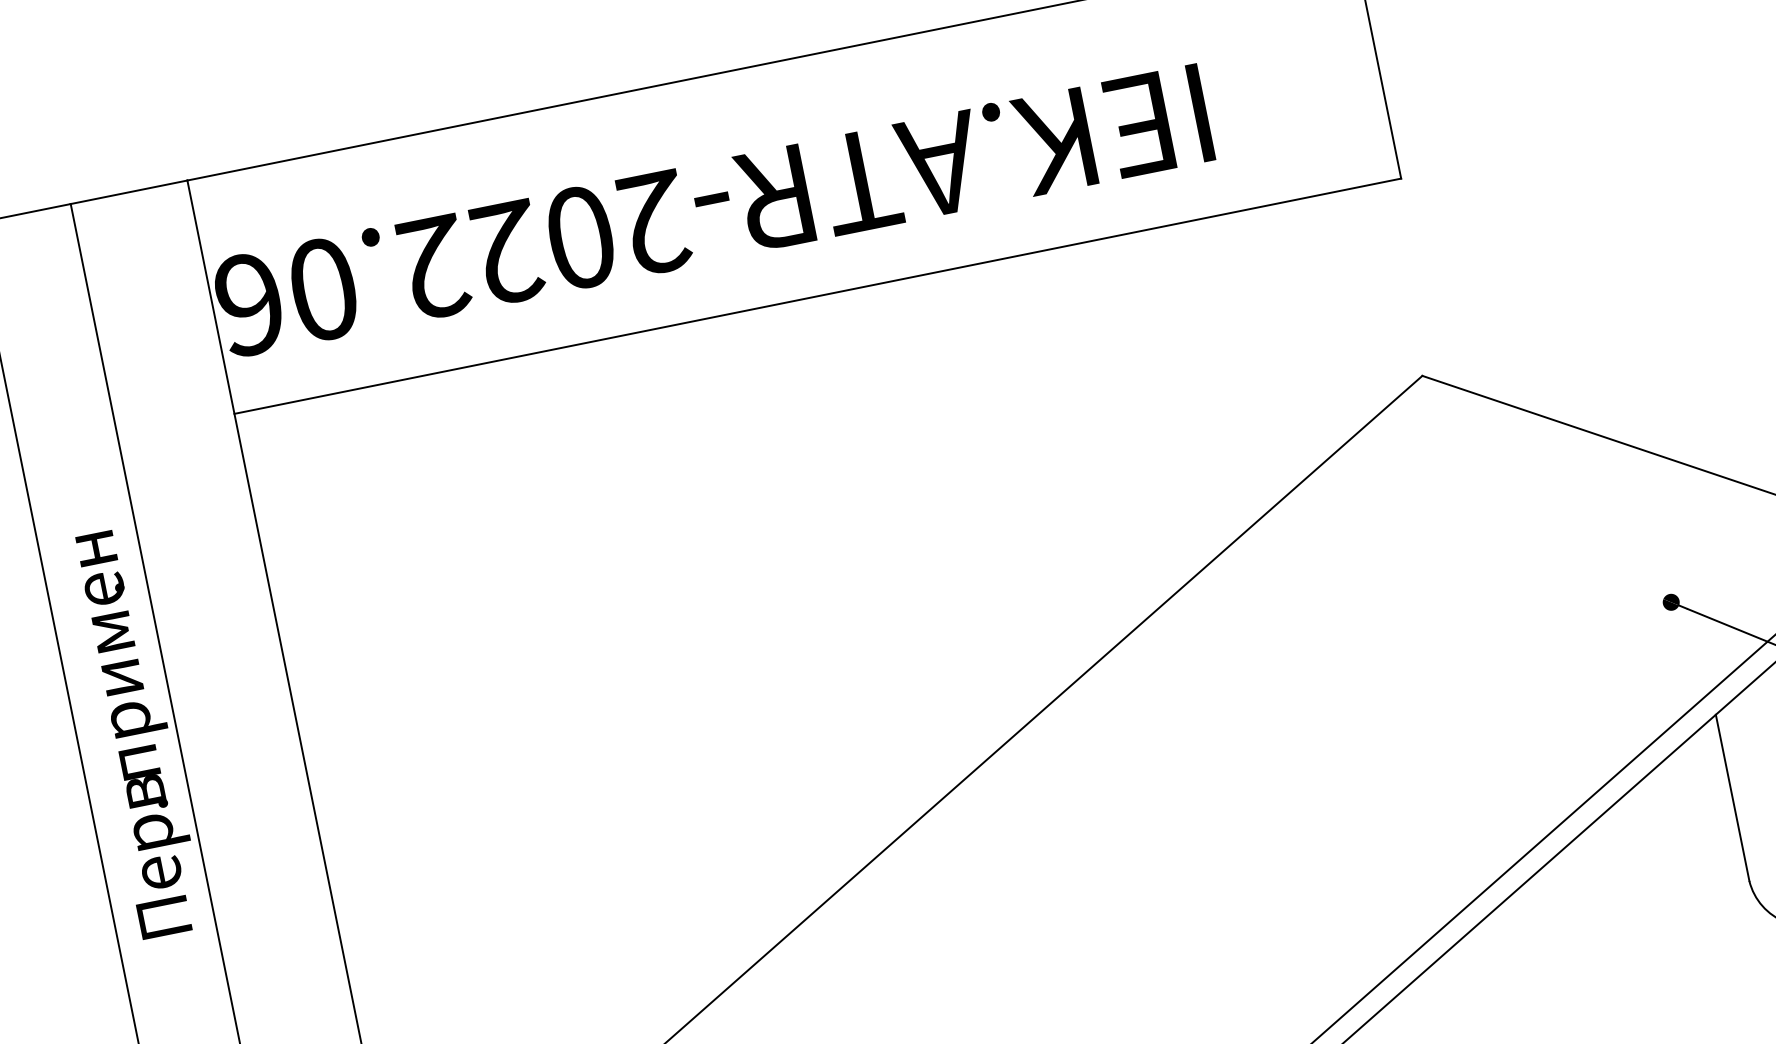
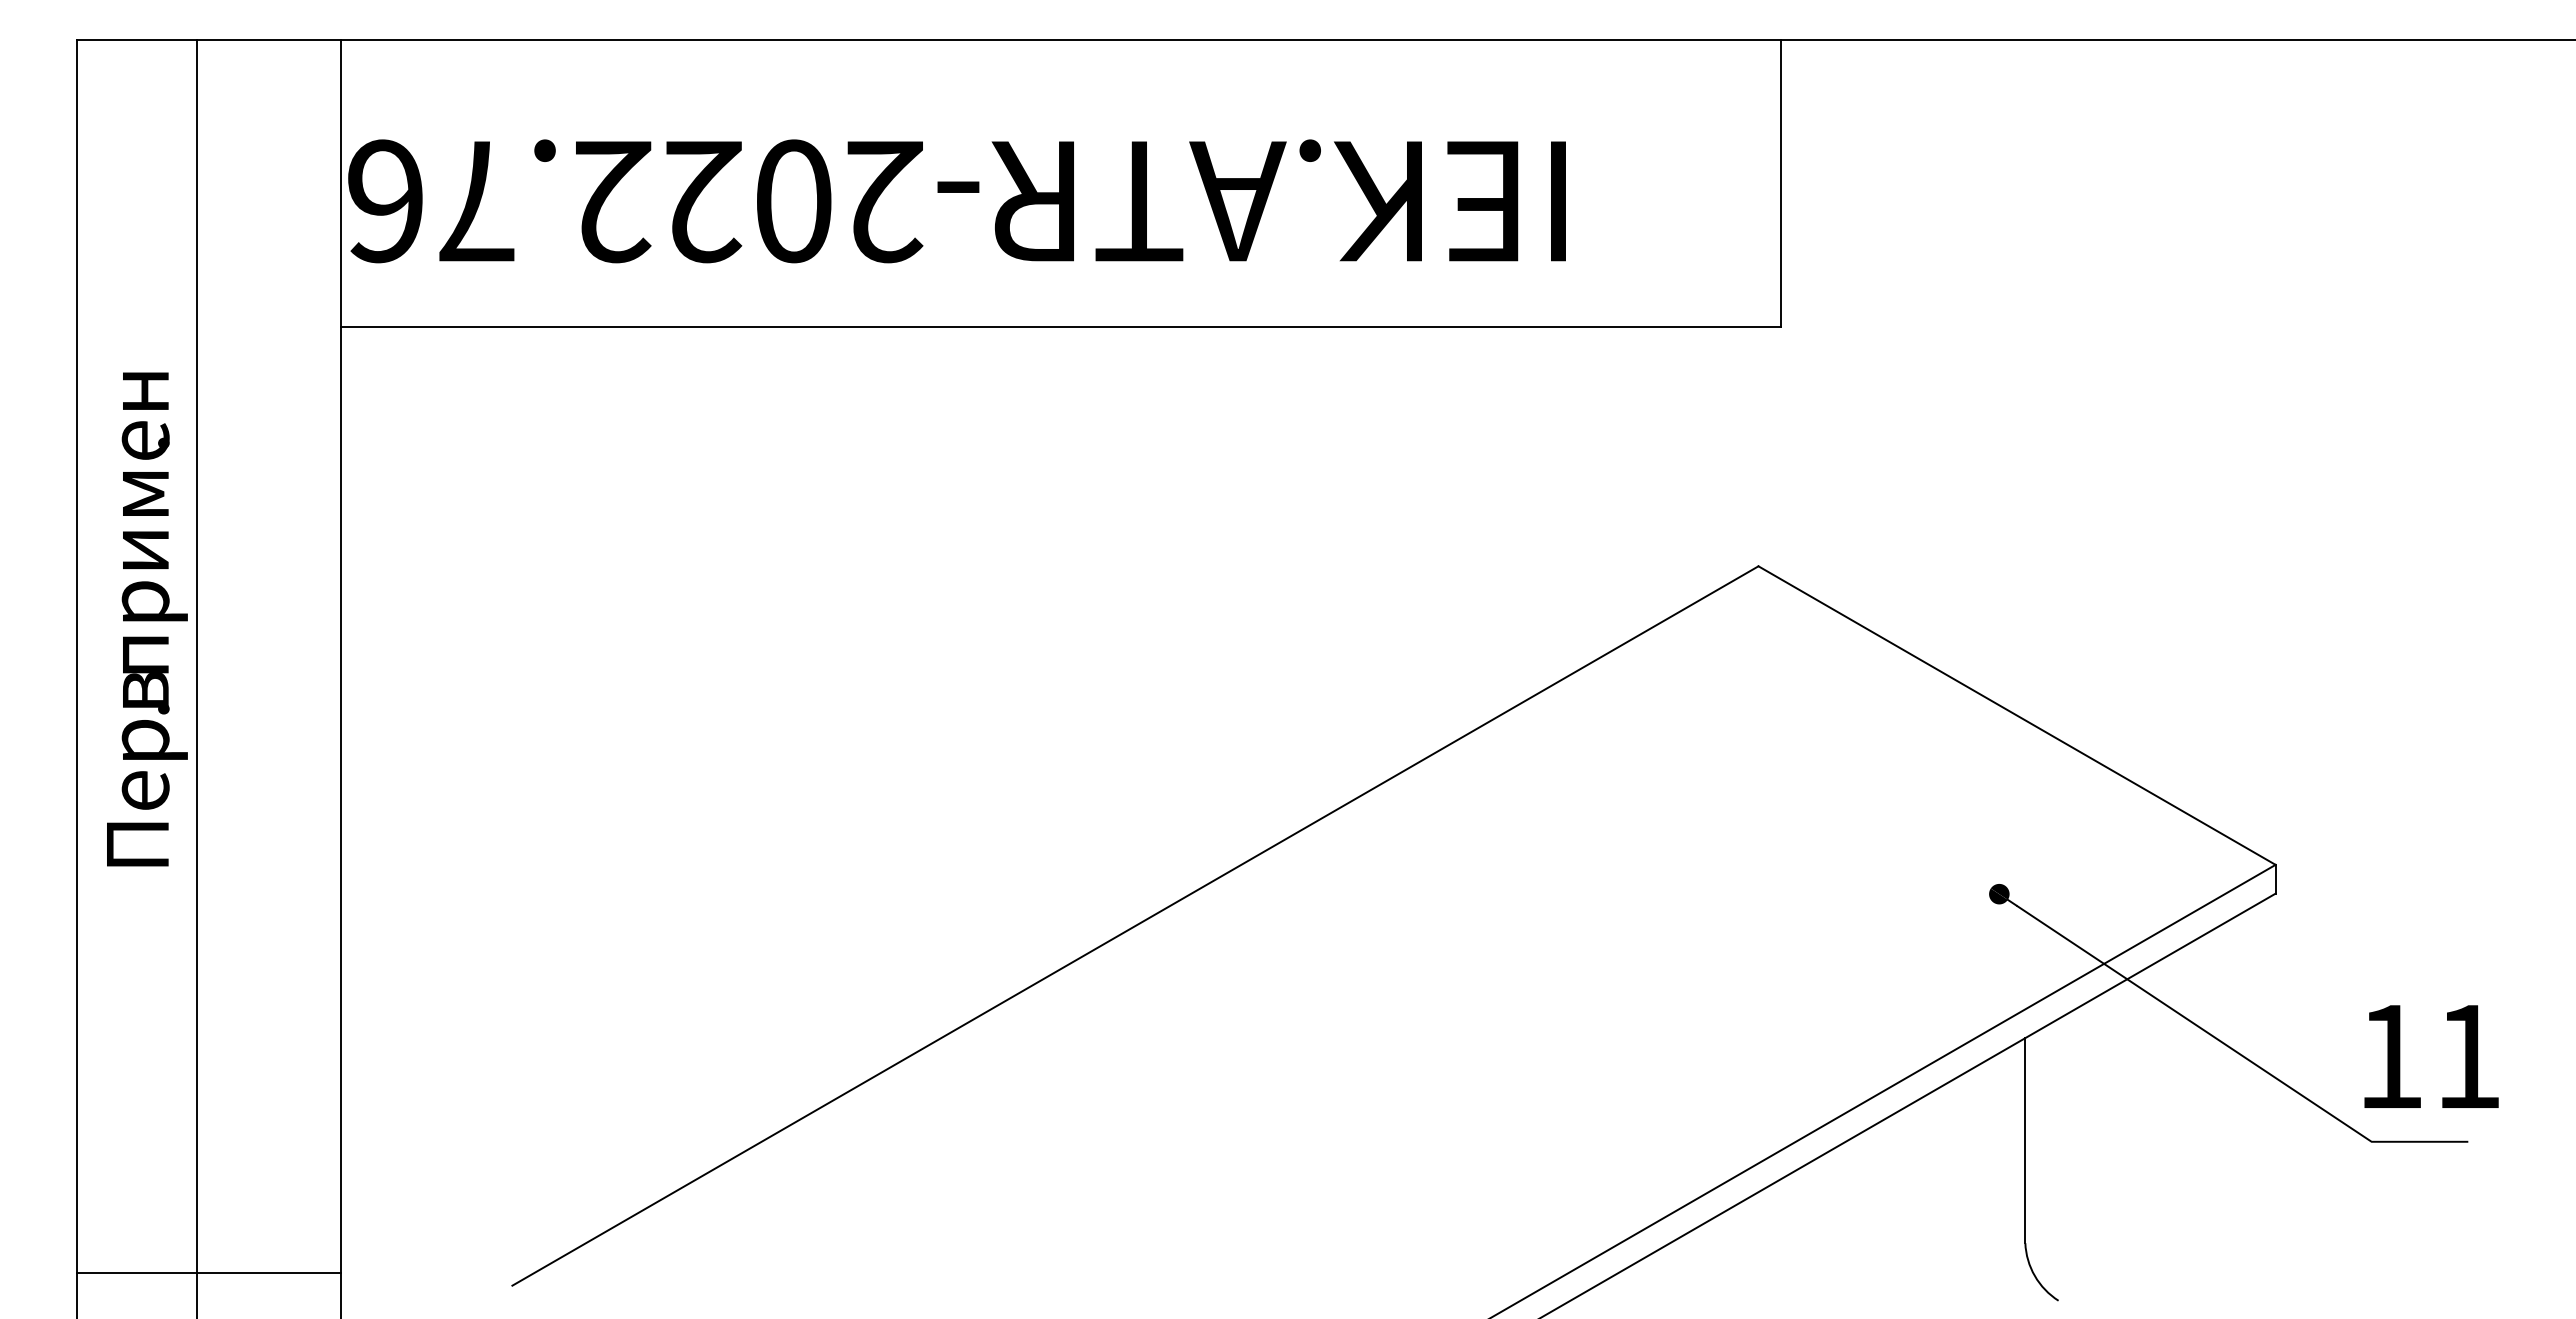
text: (323, 289) -> (476, 201), IEK.ATR-2022.06 -> IEK.ATR-2022.76
text: (135, 733) -> (147, 619), moved

